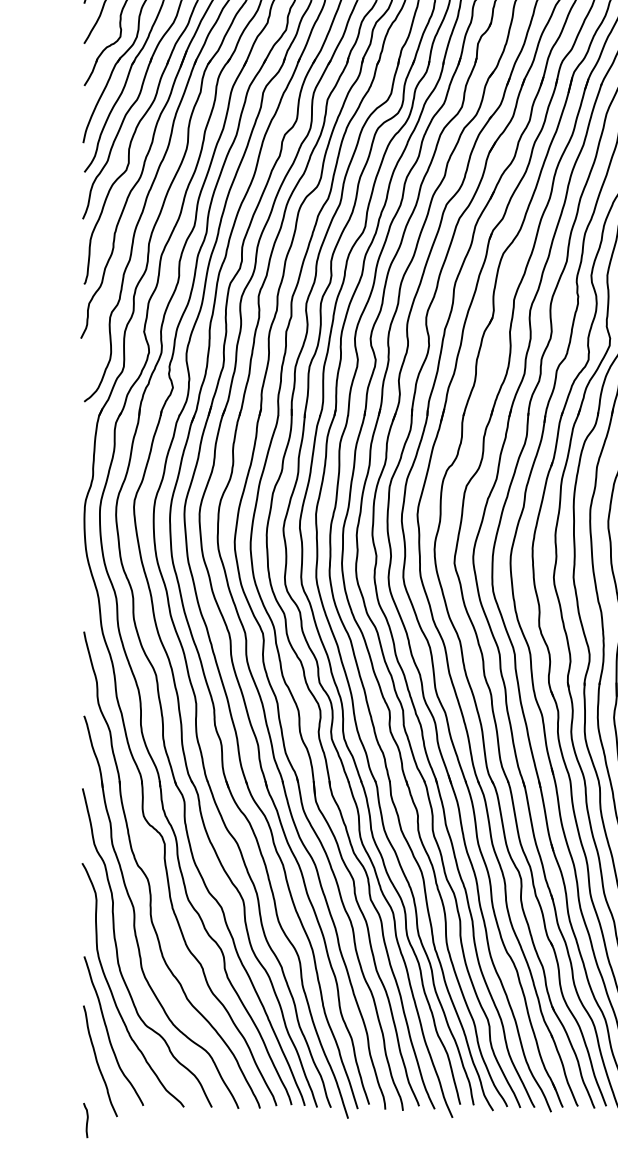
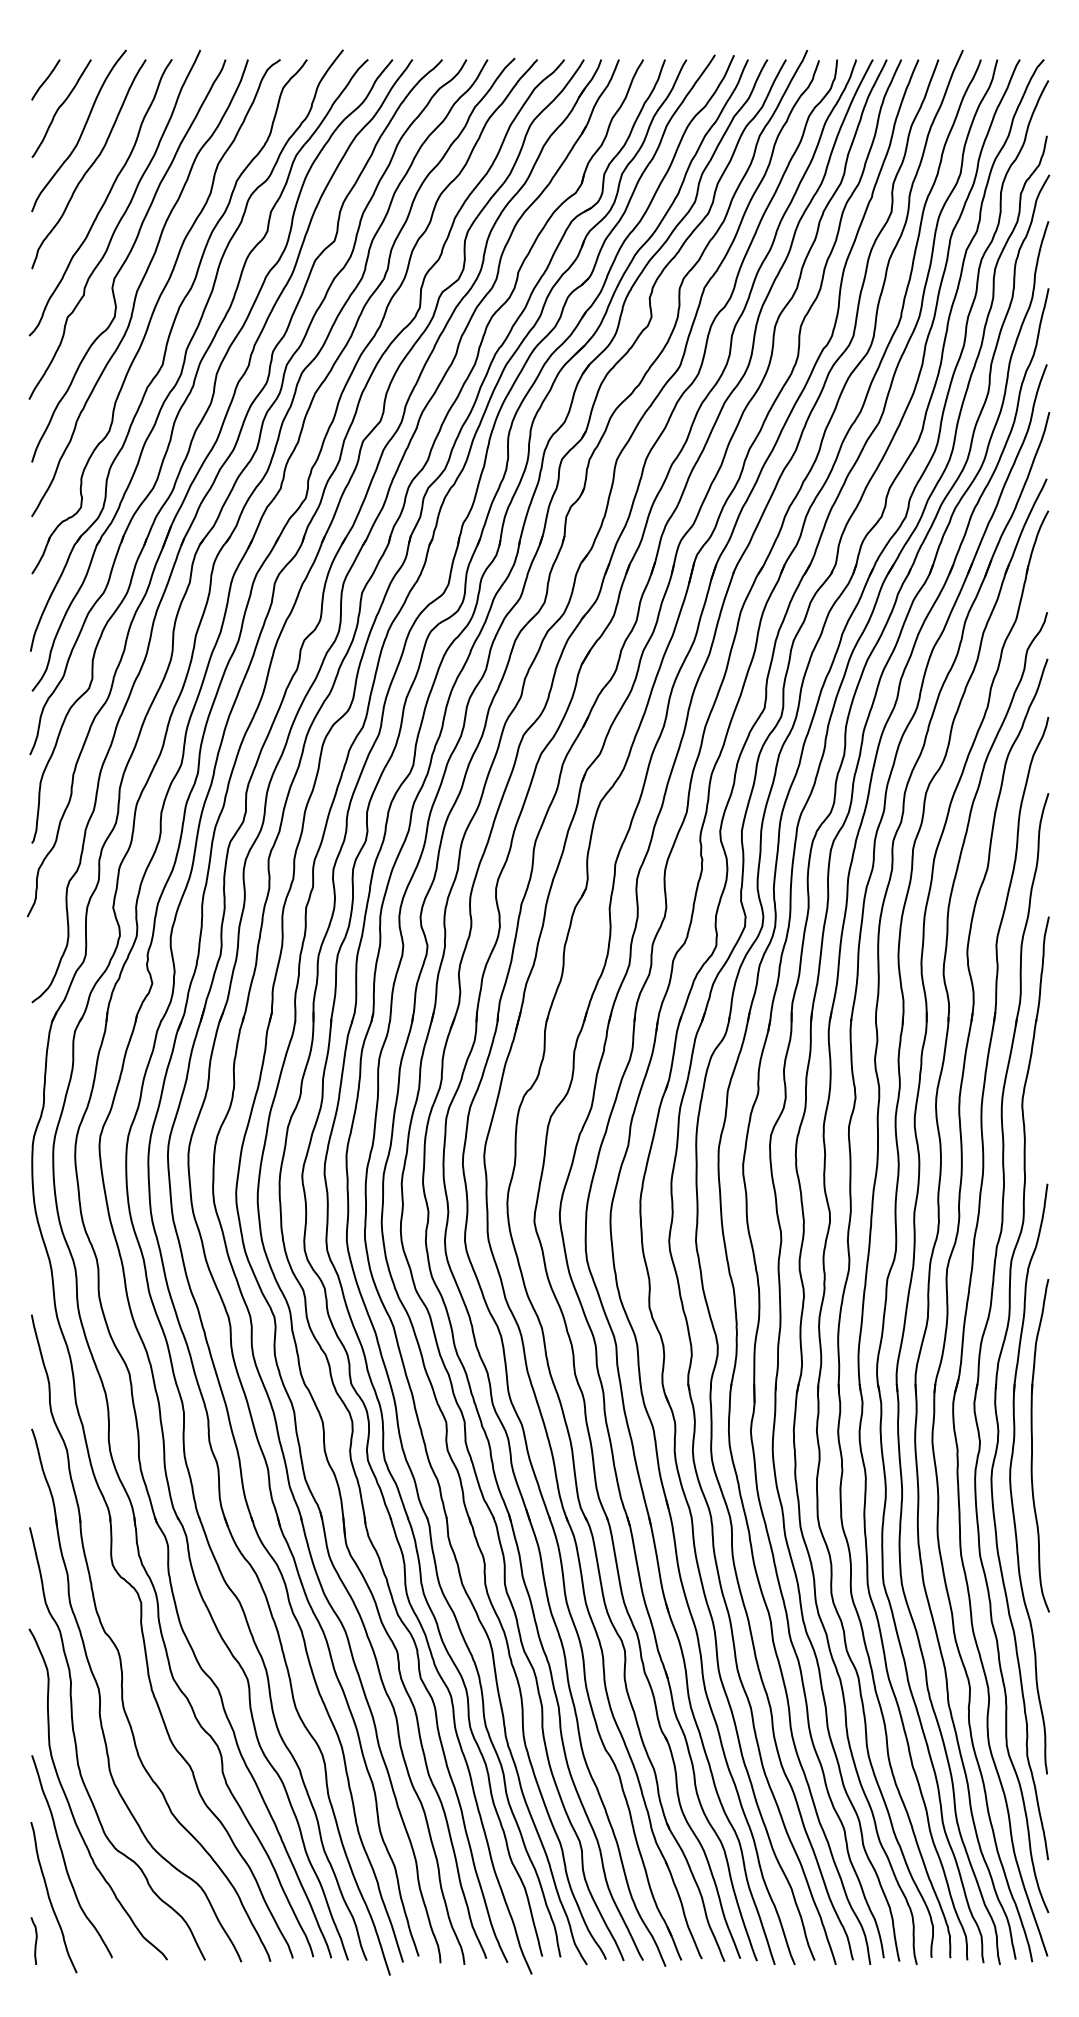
curve: (86, 1120) -> (35, 1940), moved

